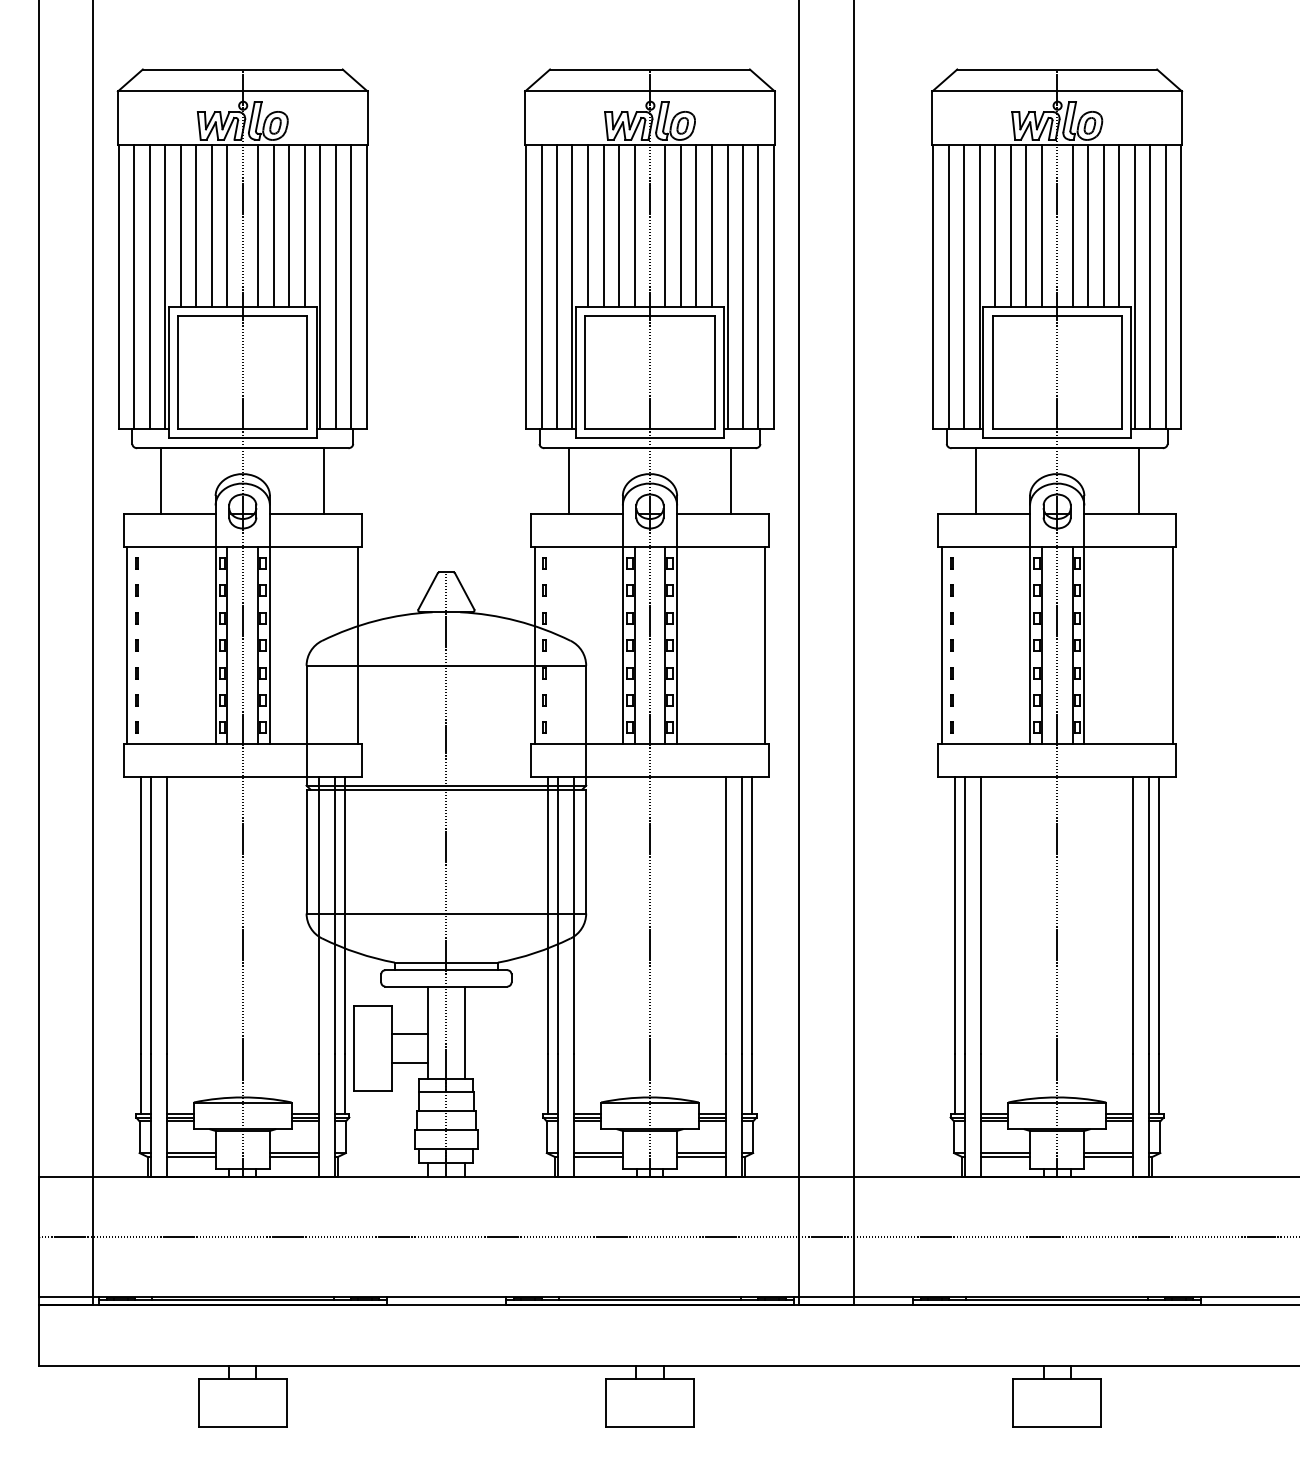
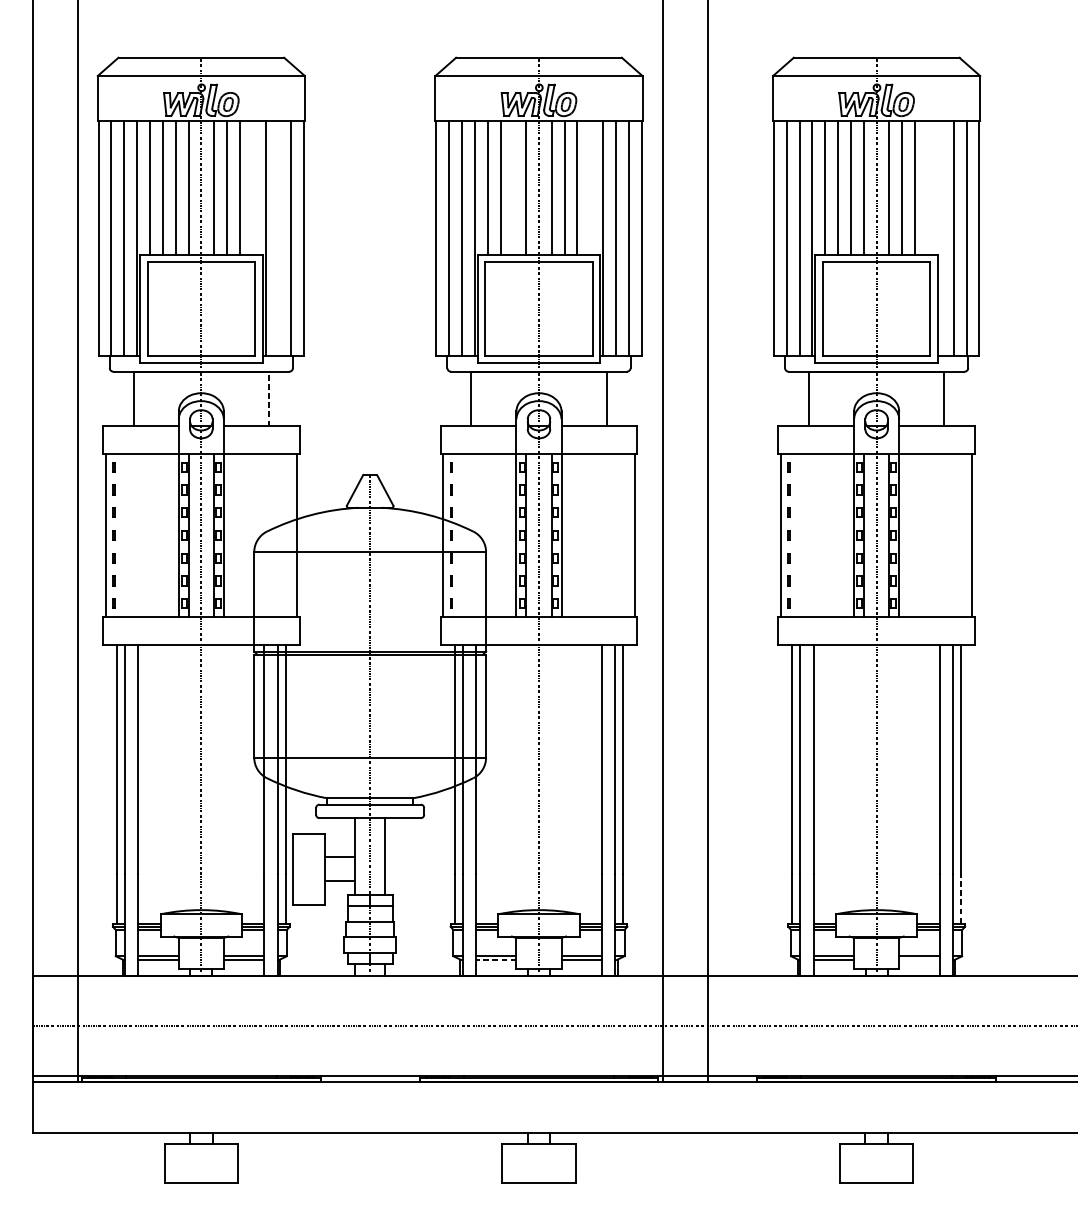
line: (304, 226) -> (252, 187), removed
line: (619, 226) -> (513, 187), removed
line: (711, 226) -> (589, 187), removed
line: (1119, 226) -> (928, 187), removed
line: (335, 287) -> (278, 238), removed
line: (1134, 287) -> (940, 238), removed
line: (324, 481) -> (269, 399), solid -> dashed
line: (1159, 1083) -> (961, 898), solid -> dashed
line: (597, 1157) -> (495, 959), solid -> dashed
line: (1108, 1157) -> (919, 959), removed

